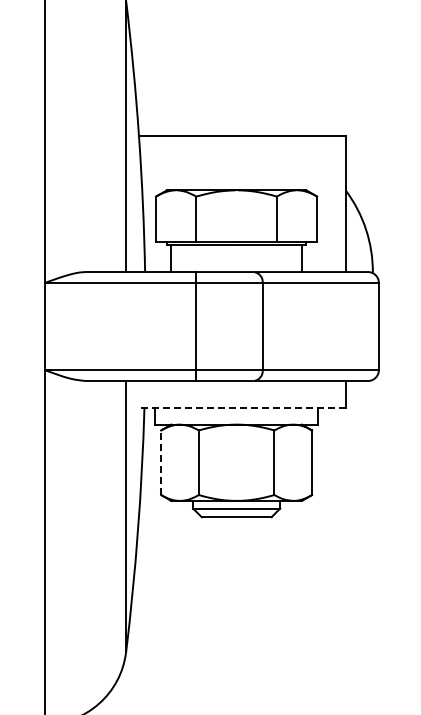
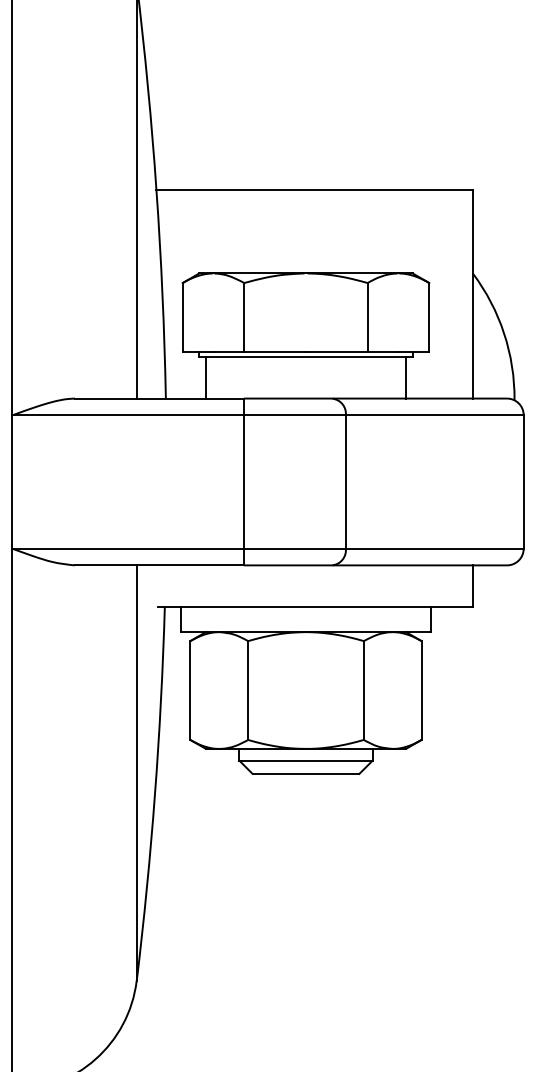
line: (242, 408) -> (314, 607), dashed -> solid
line: (161, 462) -> (190, 690), dashed -> solid

